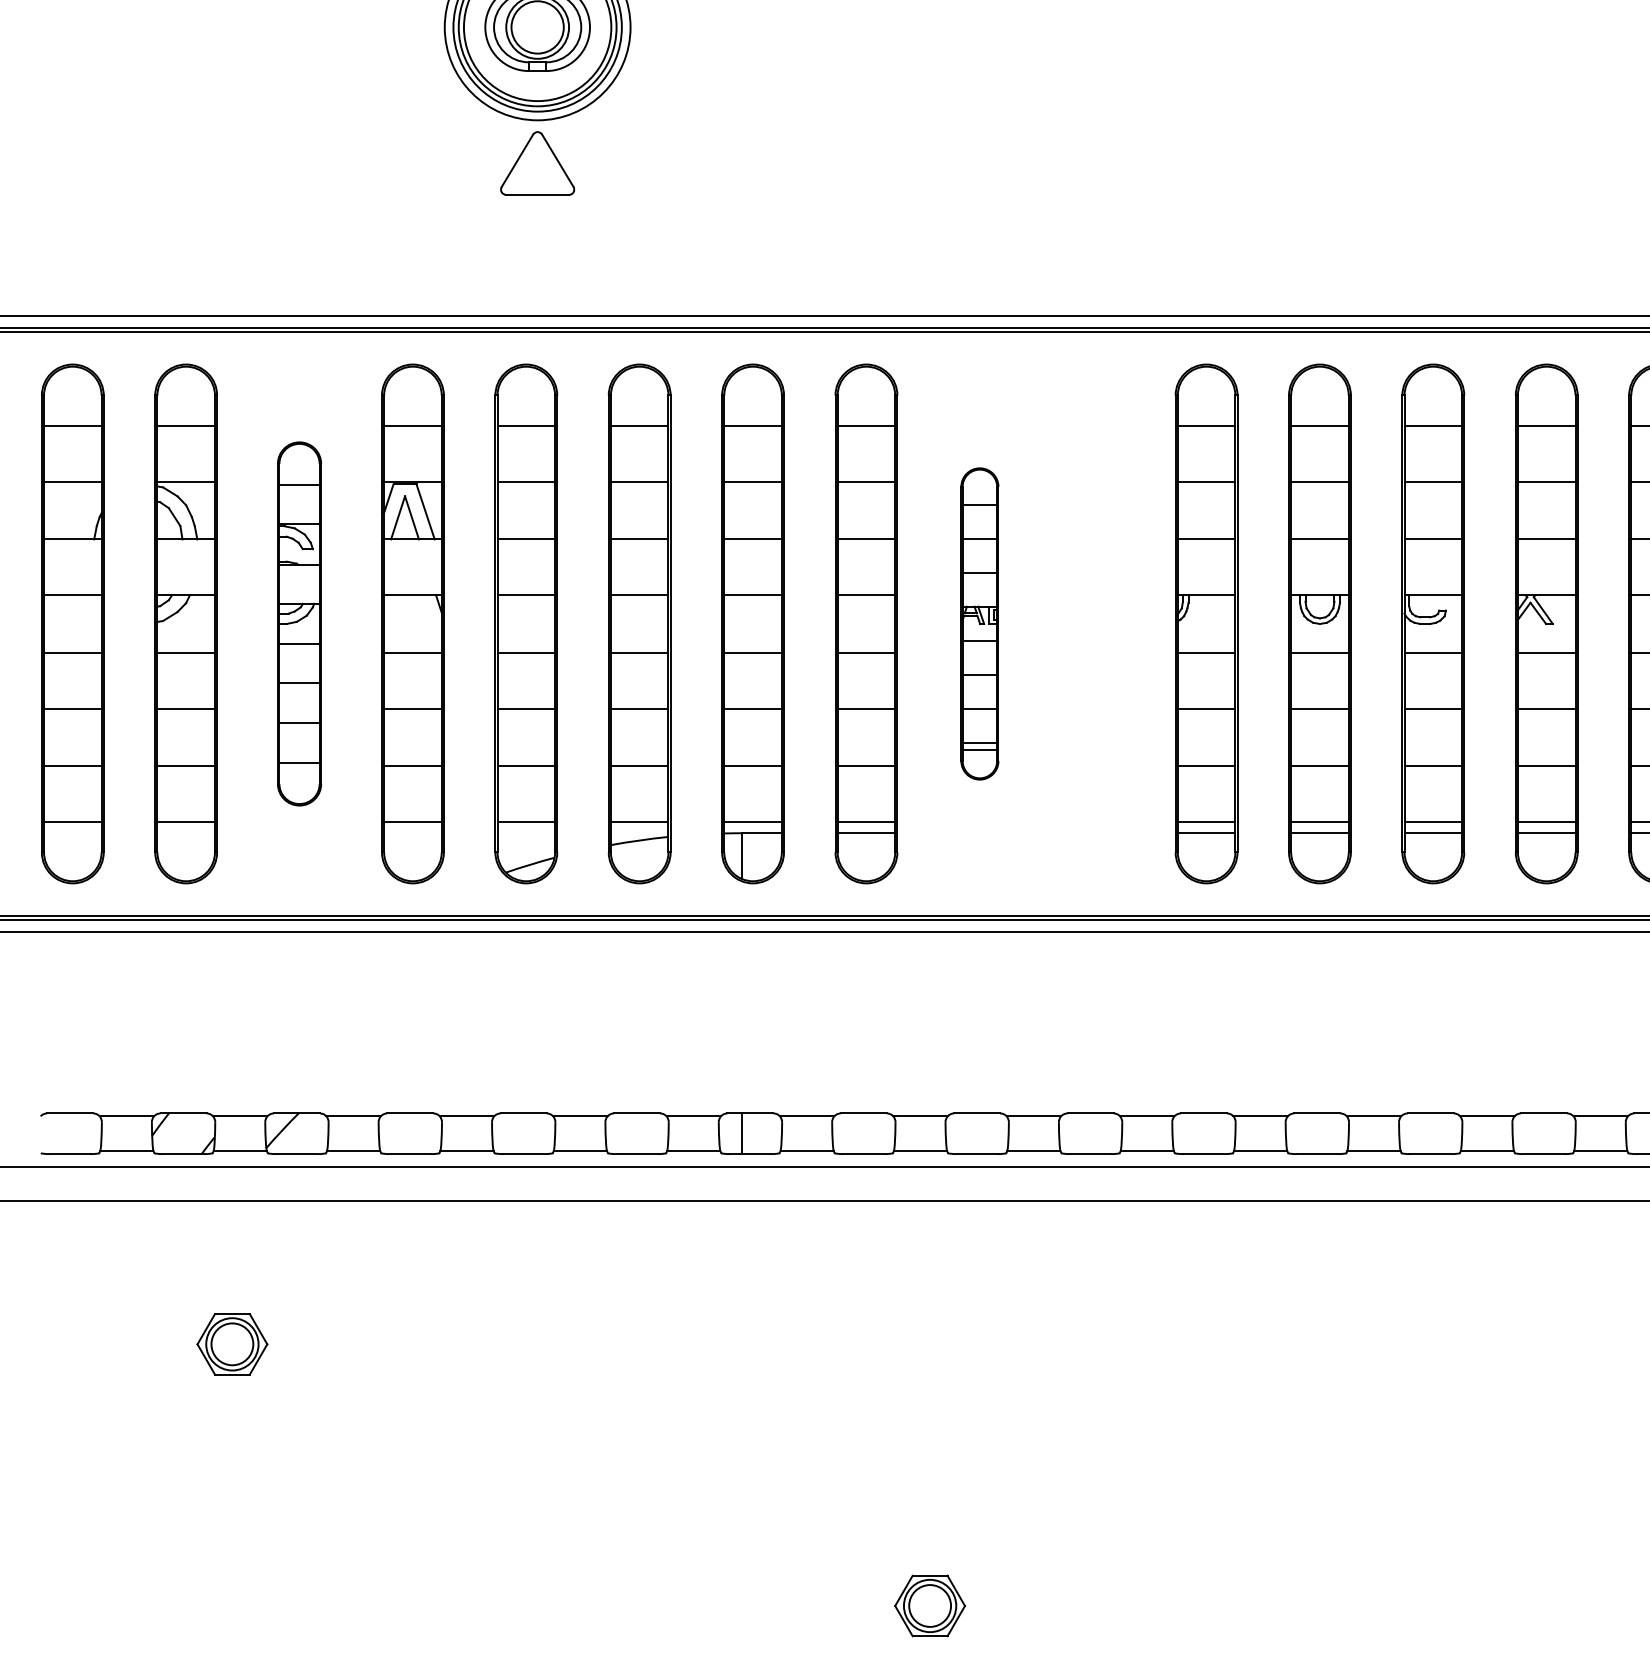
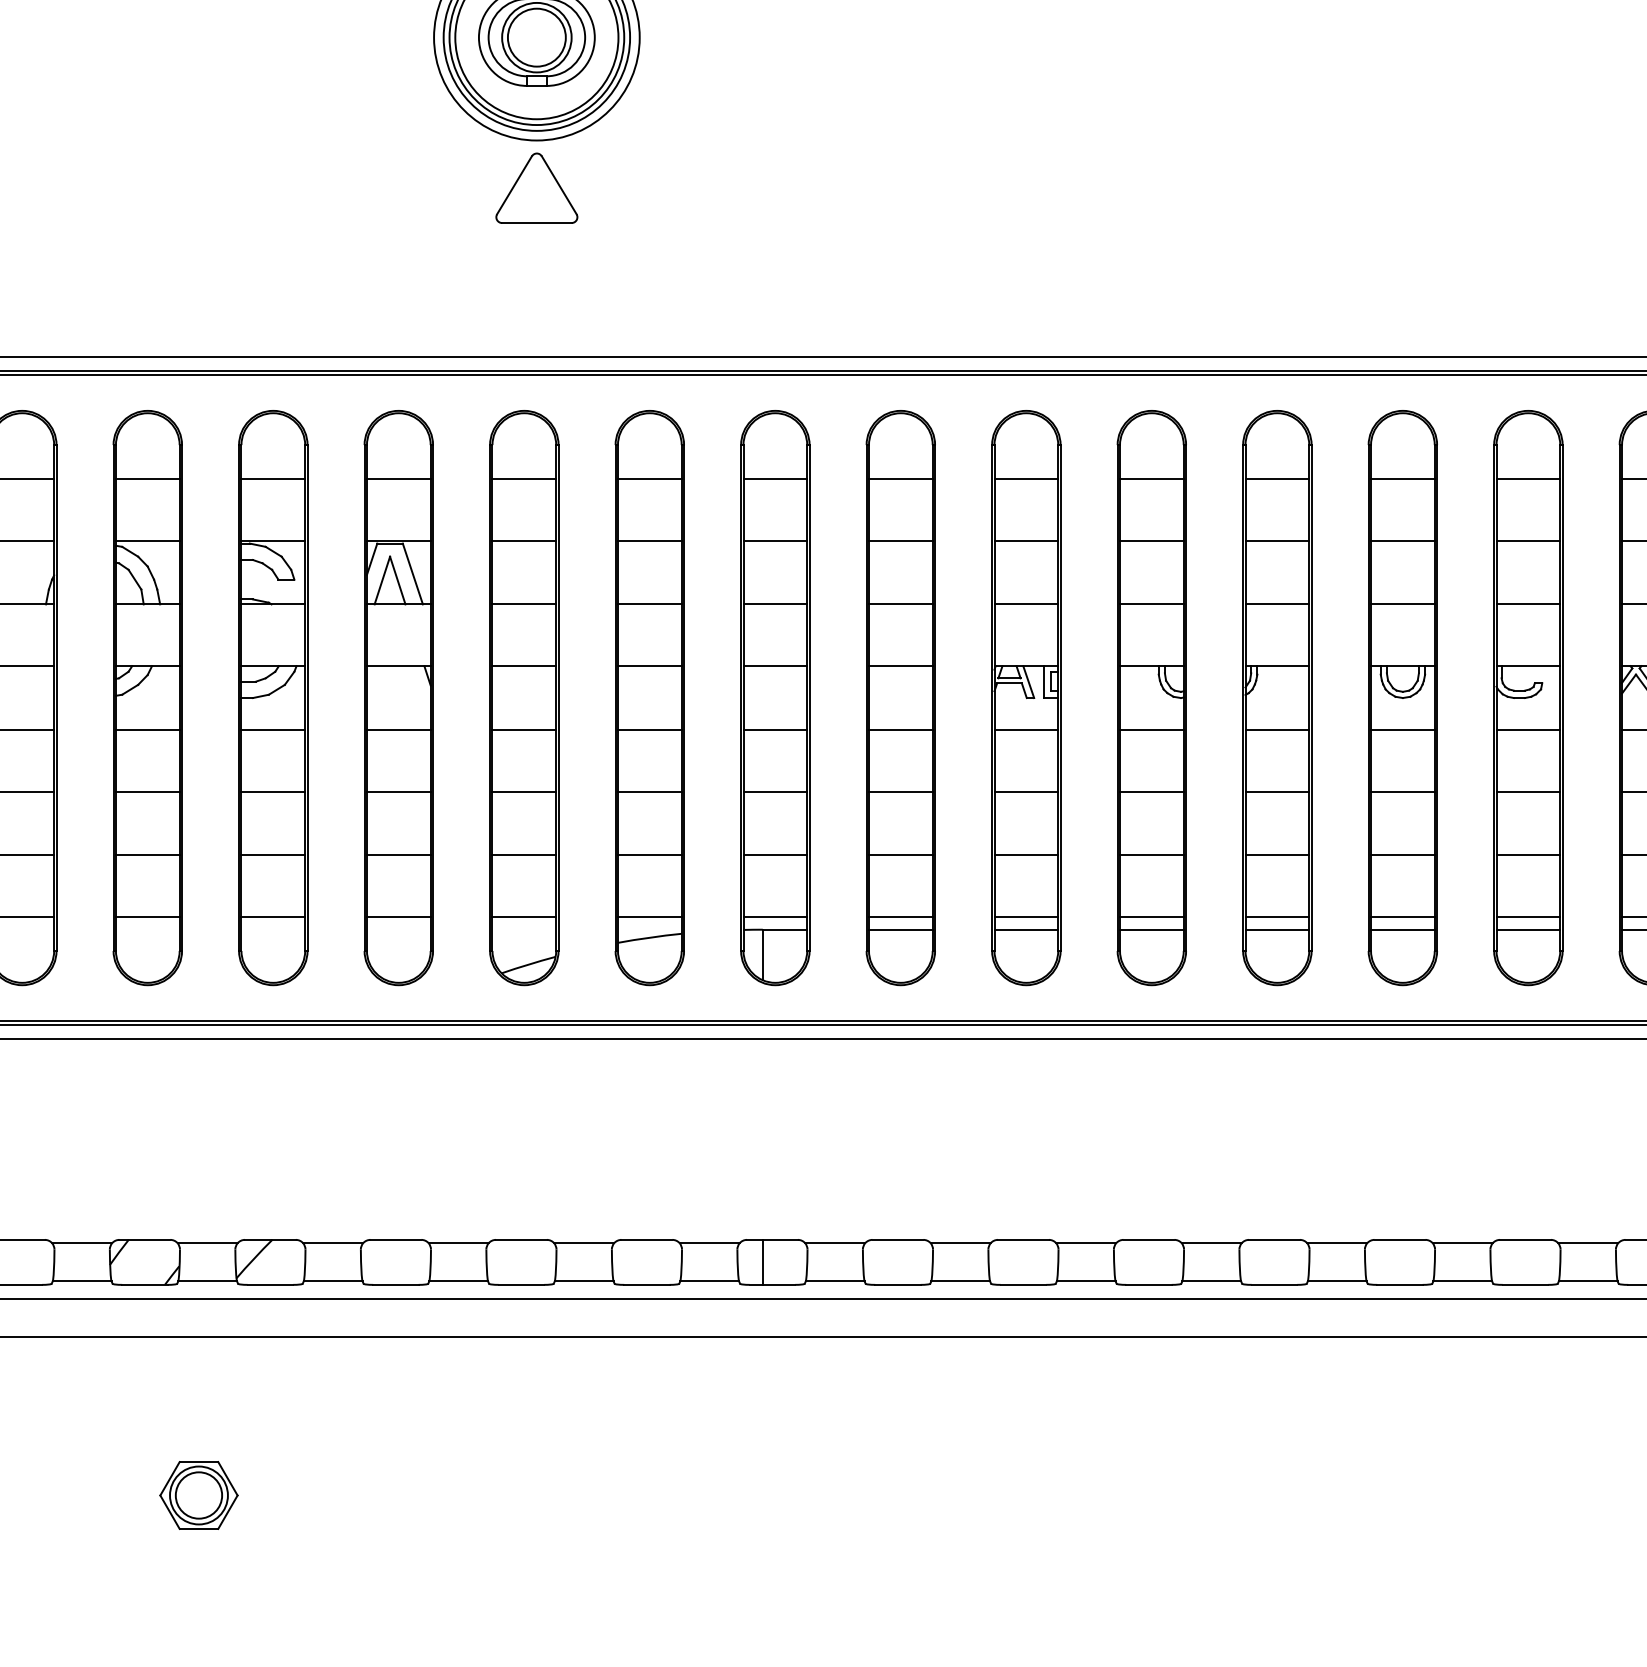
part: (299, 623) -> (273, 697), size x1.43
part: (979, 623) -> (1026, 697), size x1.67
part: (1092, 623) -> (1151, 697), added

